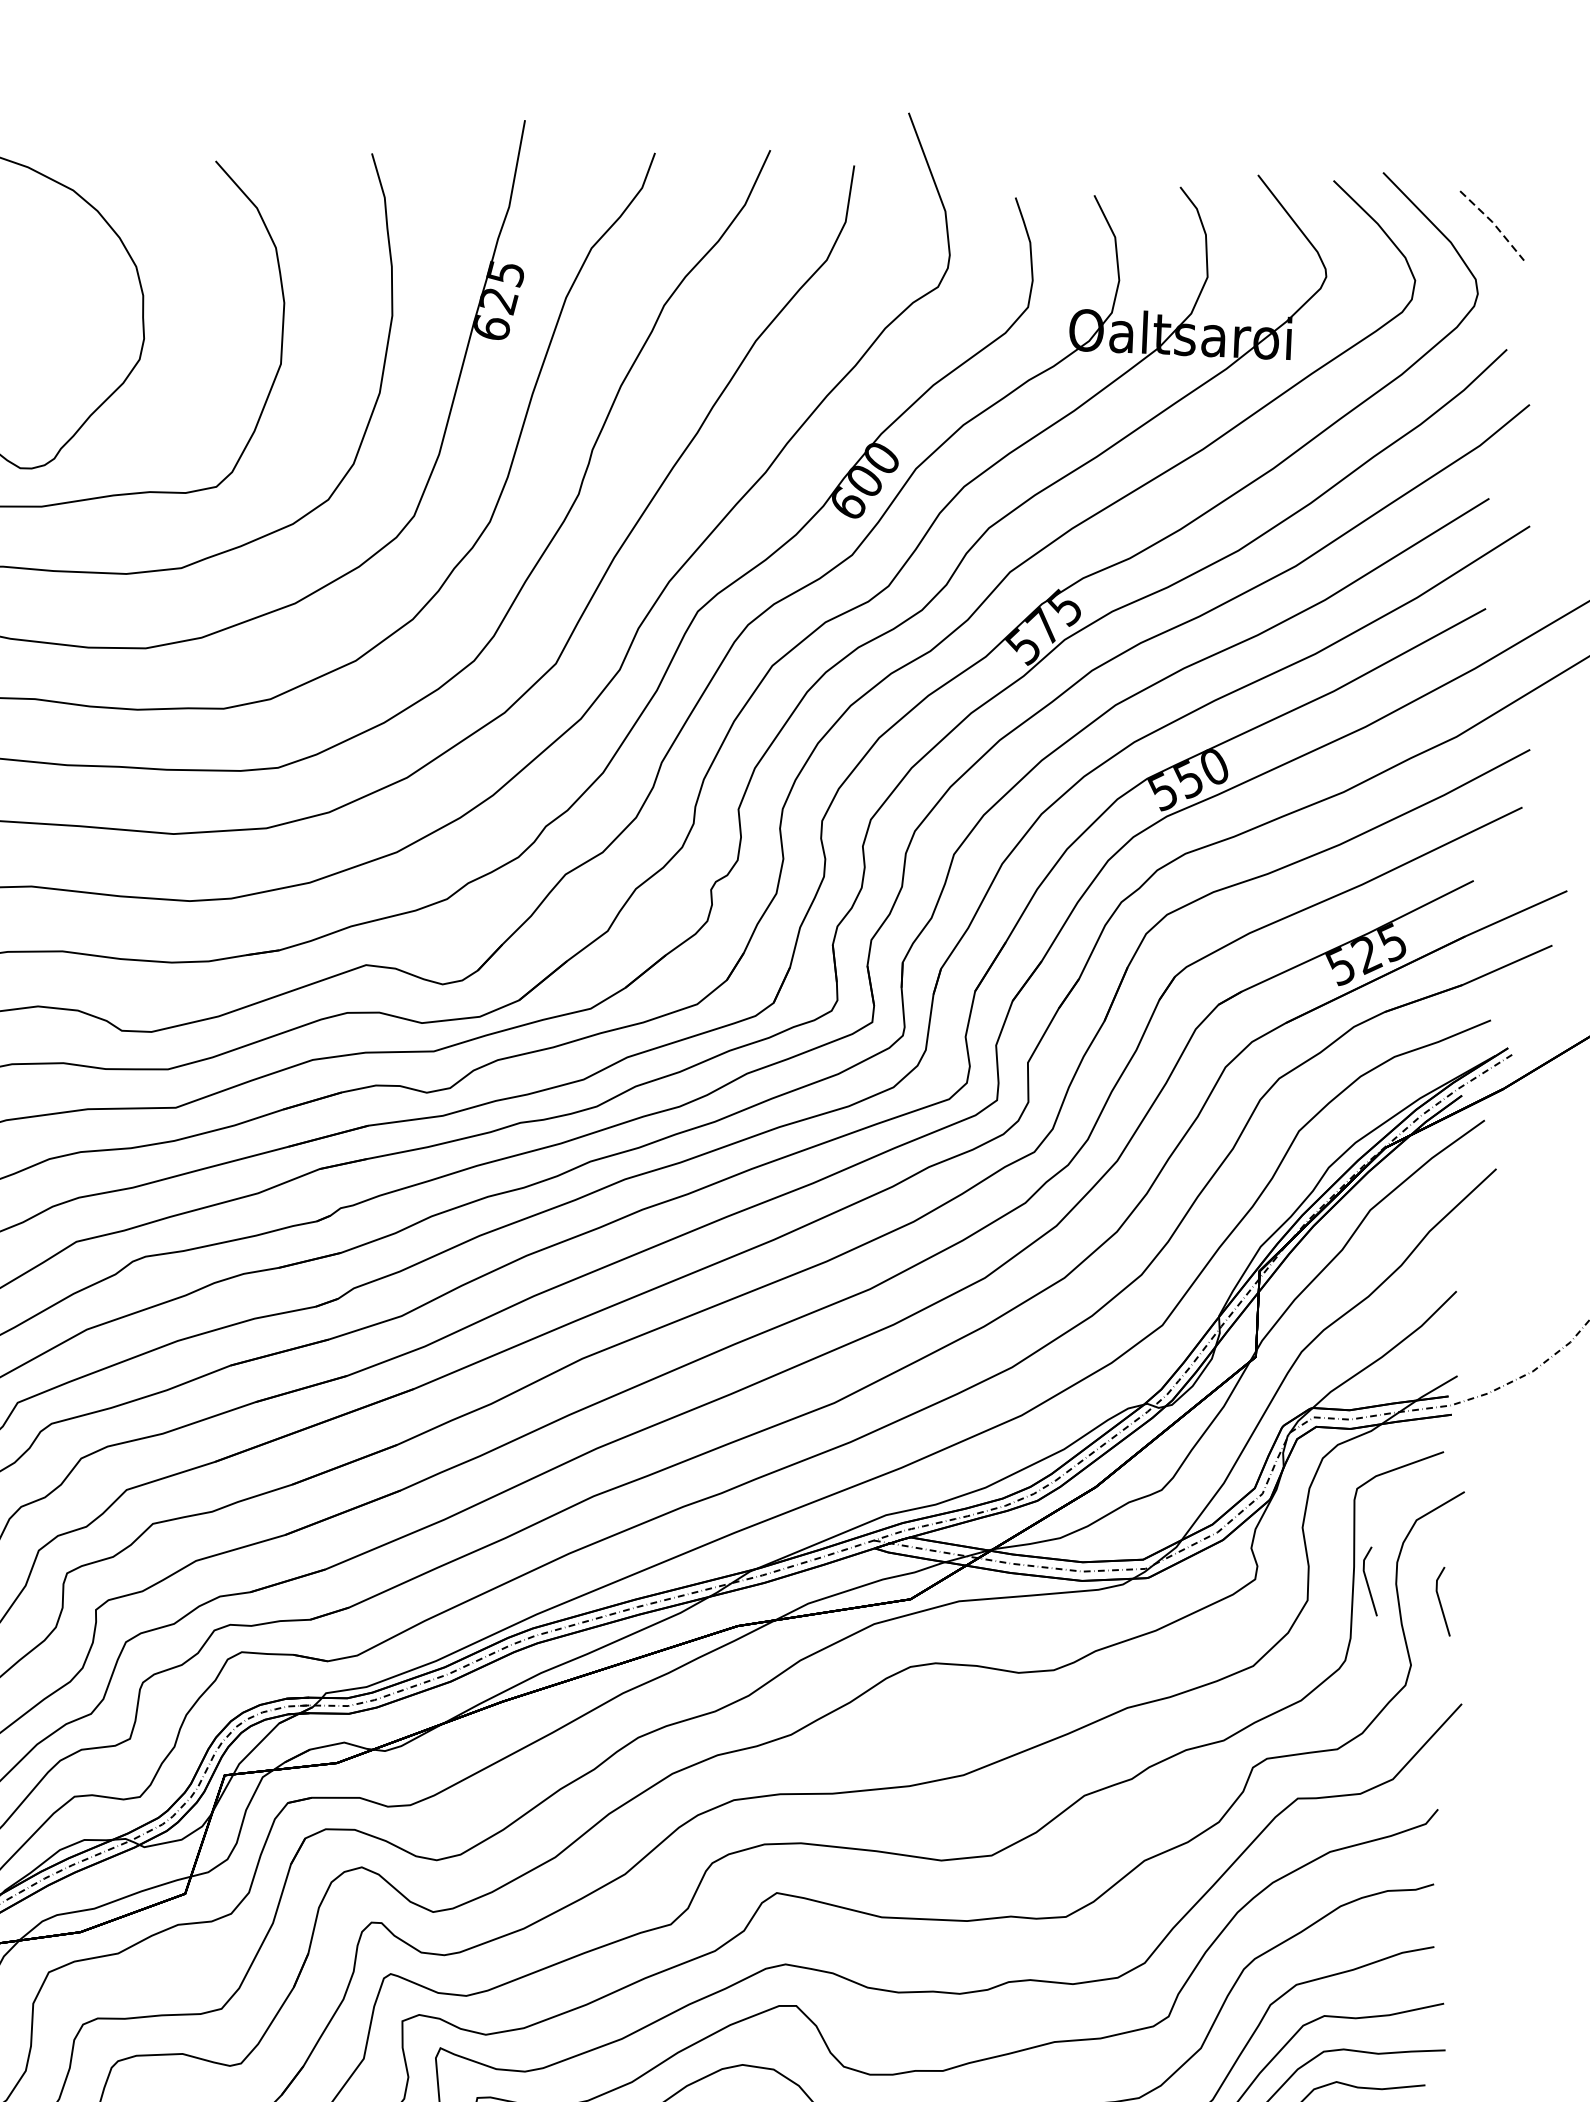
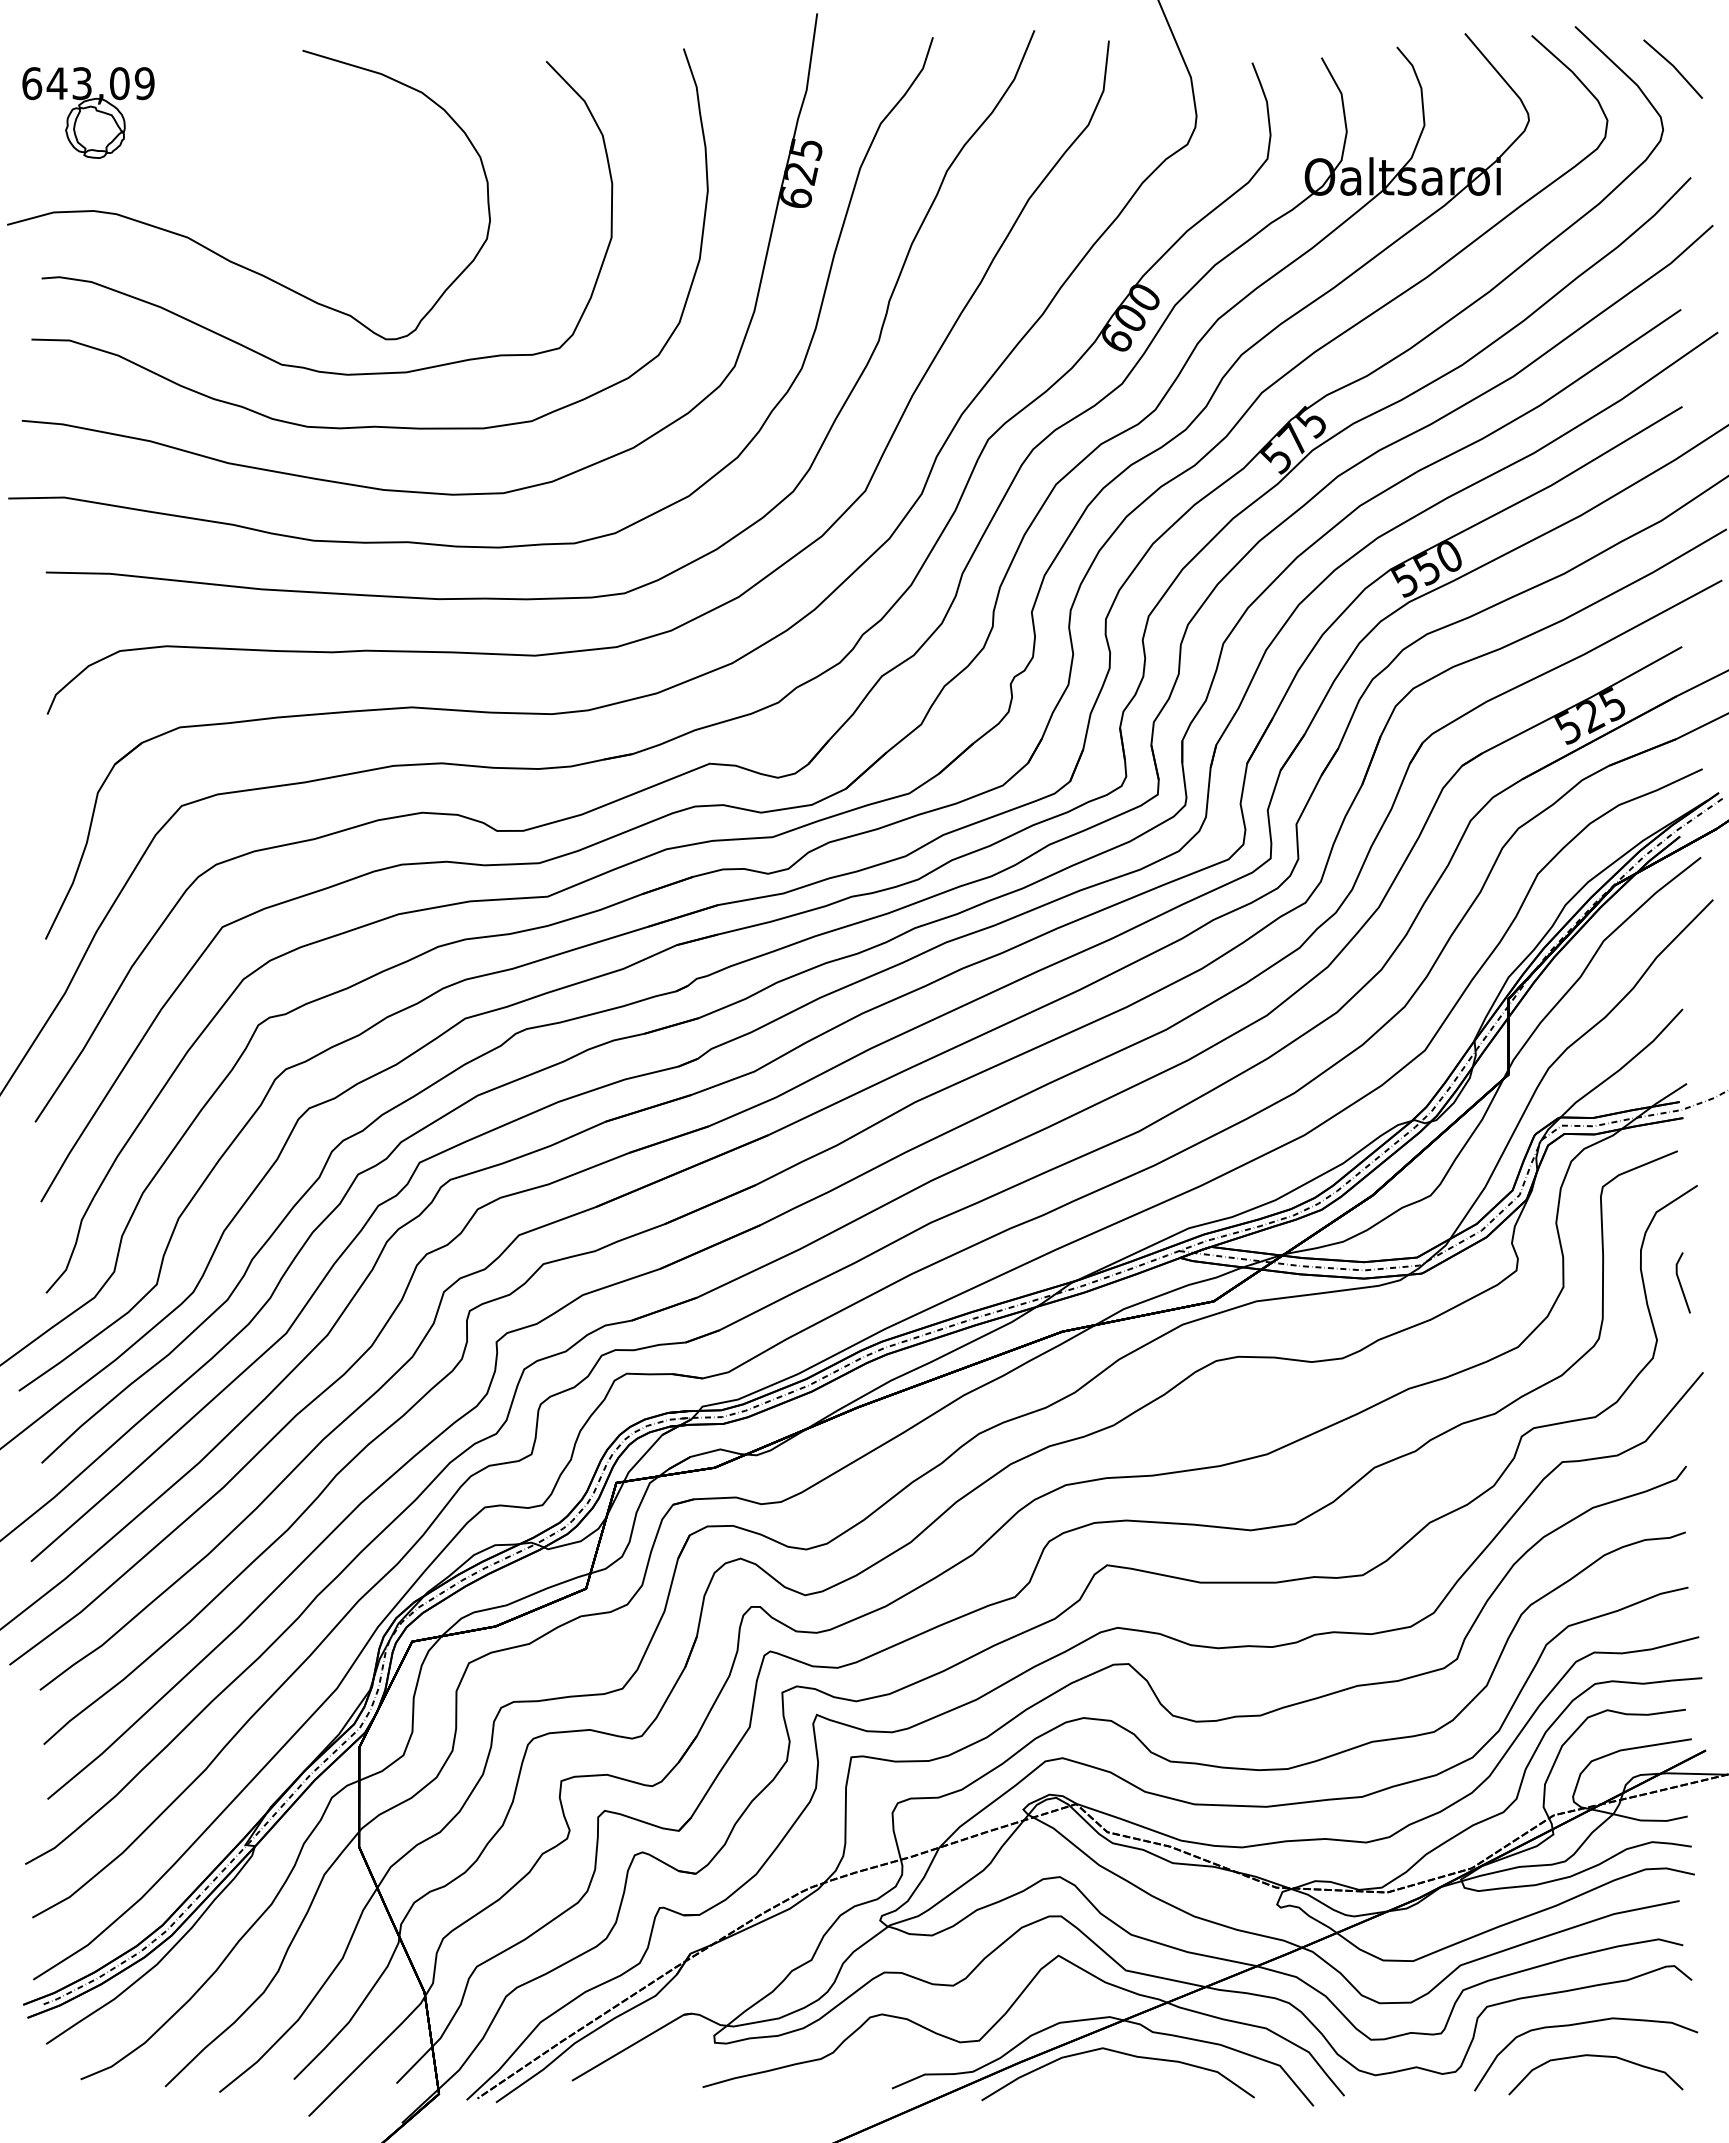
line: (1493, 223) -> (1674, 67), dashed -> solid
line: (1367, 1580) -> (1615, 1267), removed

